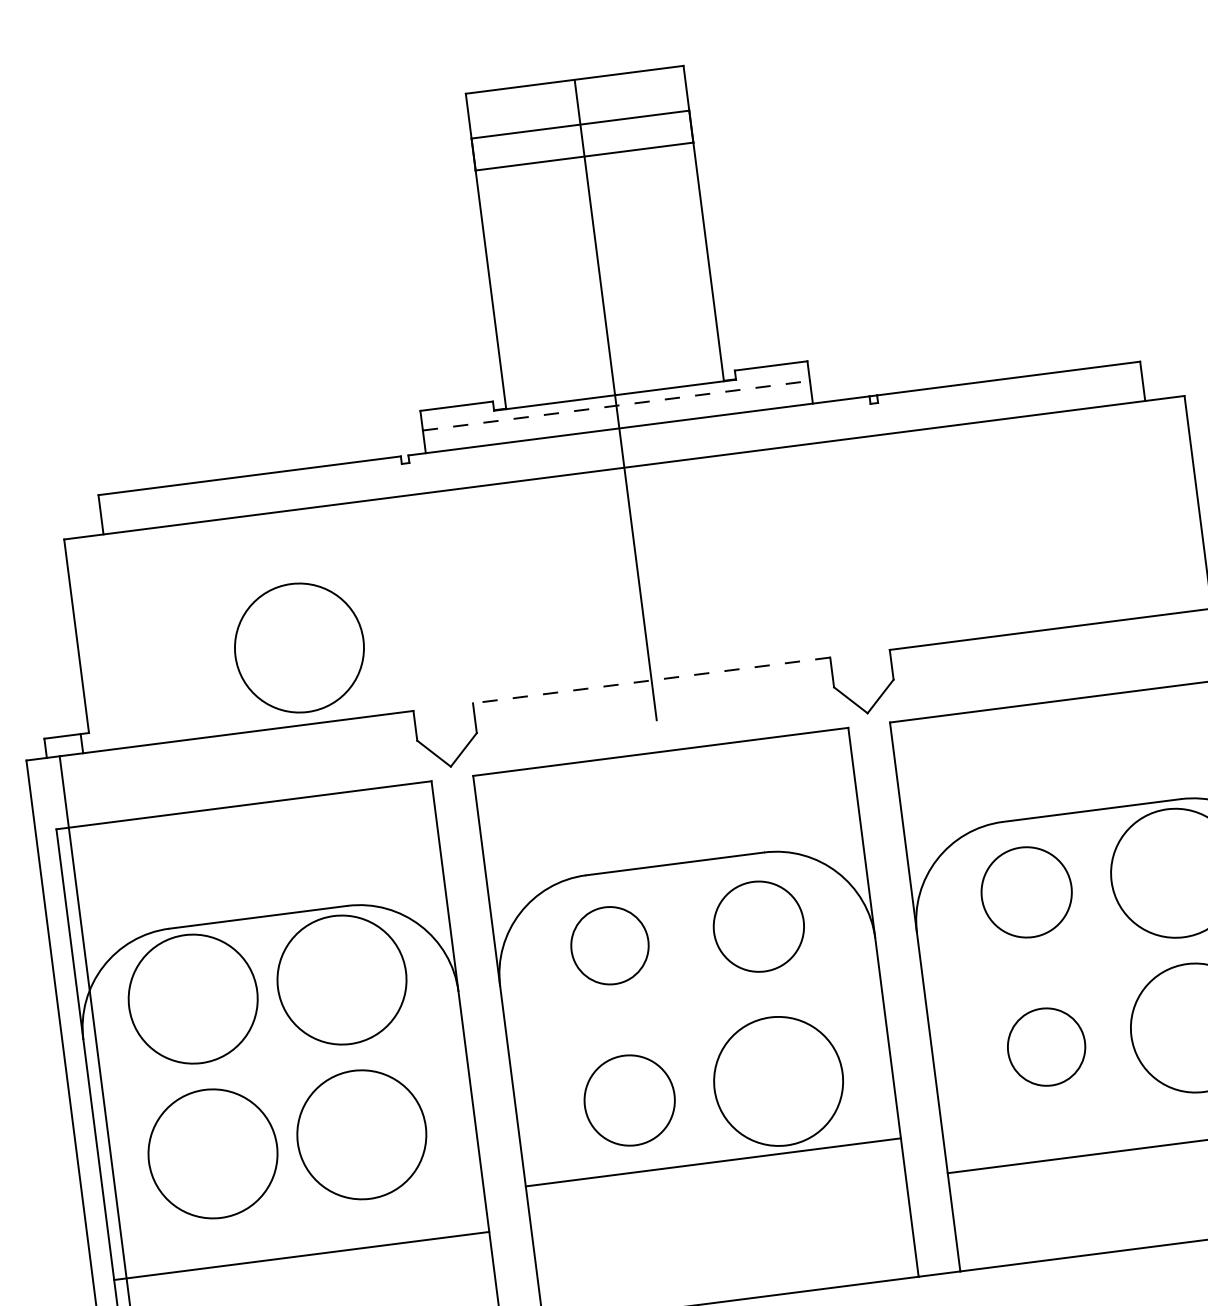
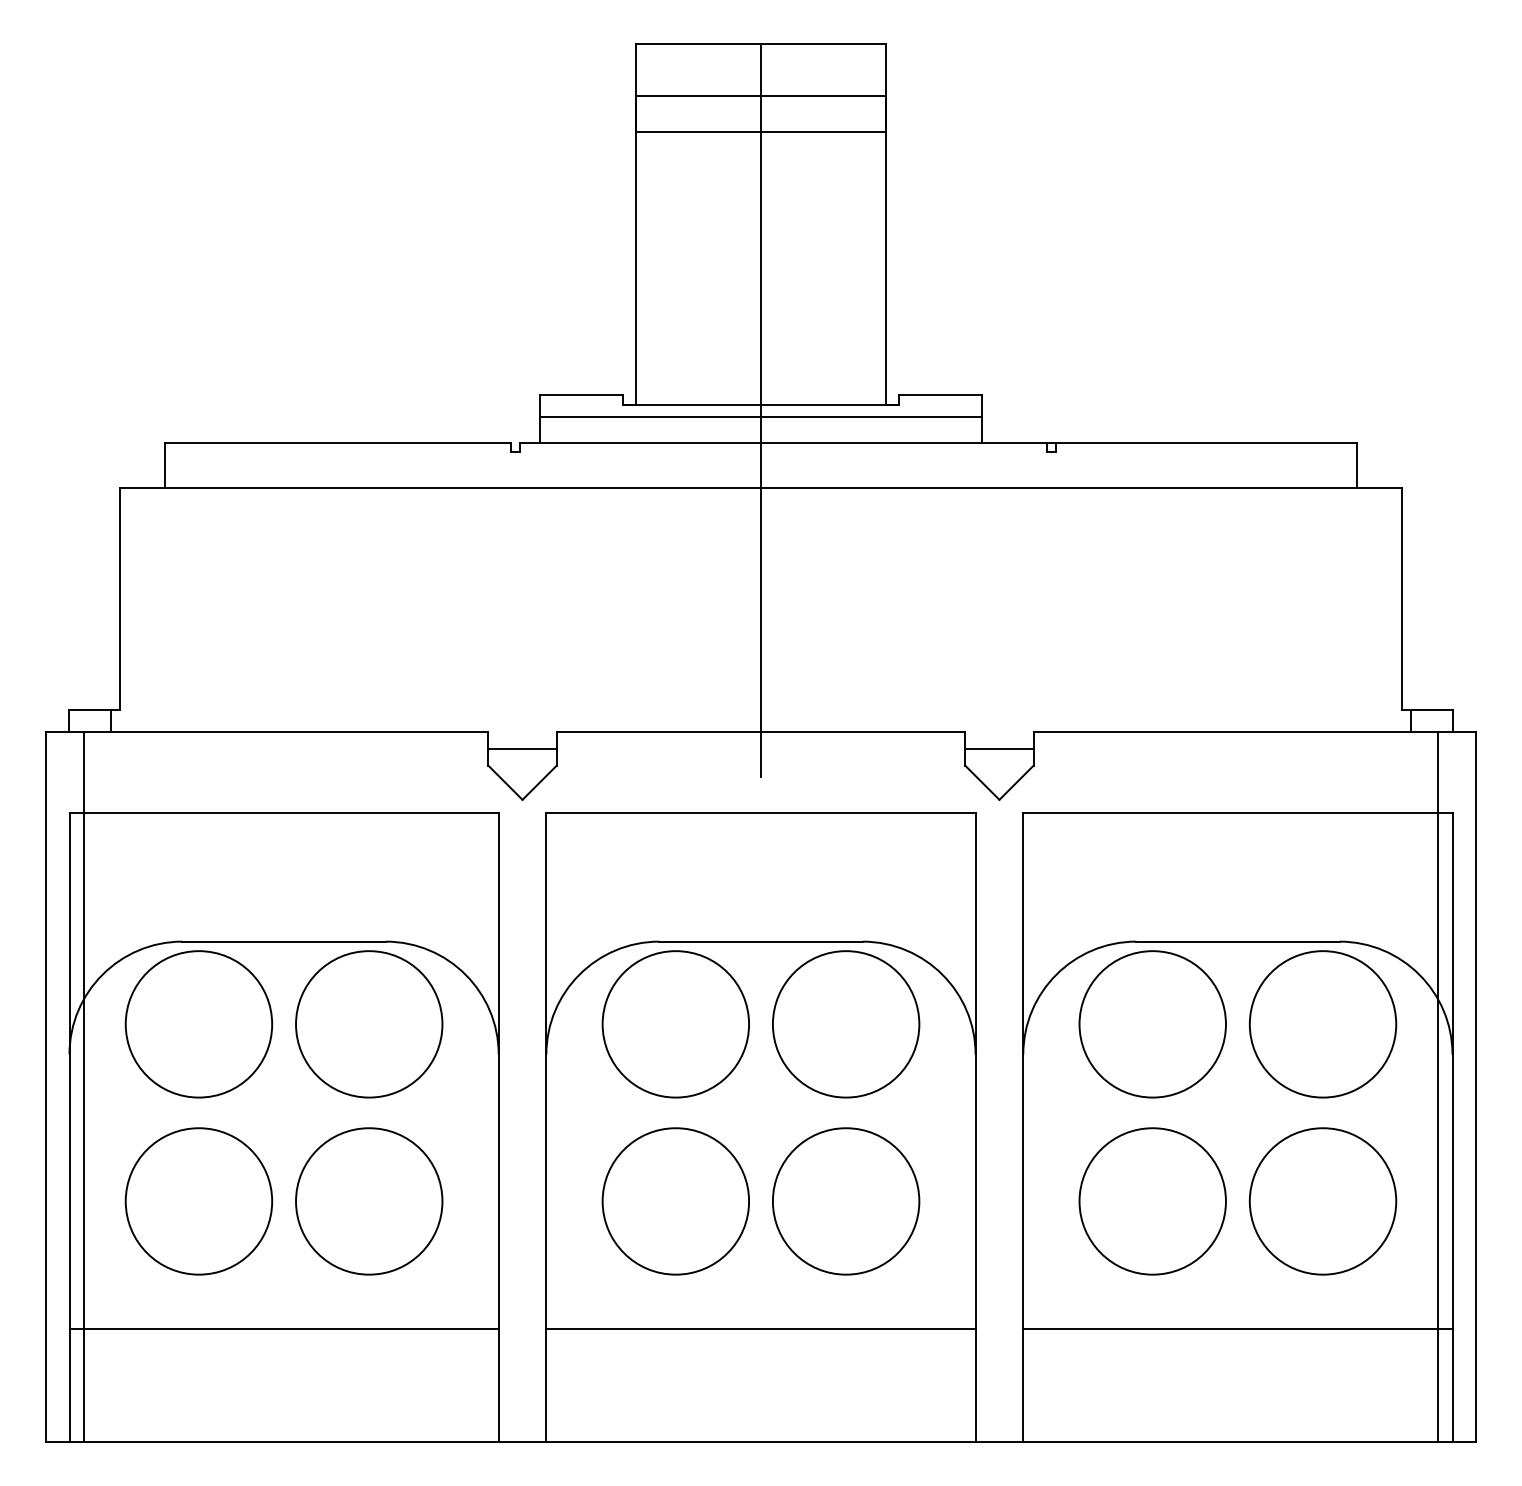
line: (616, 405) -> (761, 417), dashed -> solid
circle: (299, 648) -> (369, 644), removed
line: (862, 669) -> (999, 749), added
line: (651, 680) -> (760, 731), dashed -> solid
line: (445, 722) -> (522, 749), added
circle: (1026, 892) -> (1152, 1024), size x1.43
circle: (759, 926) -> (846, 1024), size x1.43
circle: (609, 945) -> (675, 1024), size x1.67
circle: (1046, 1047) -> (1152, 1201), size x1.67
circle: (629, 1100) -> (675, 1201), size x1.43
line: (712, 1162) -> (760, 1329), moved

